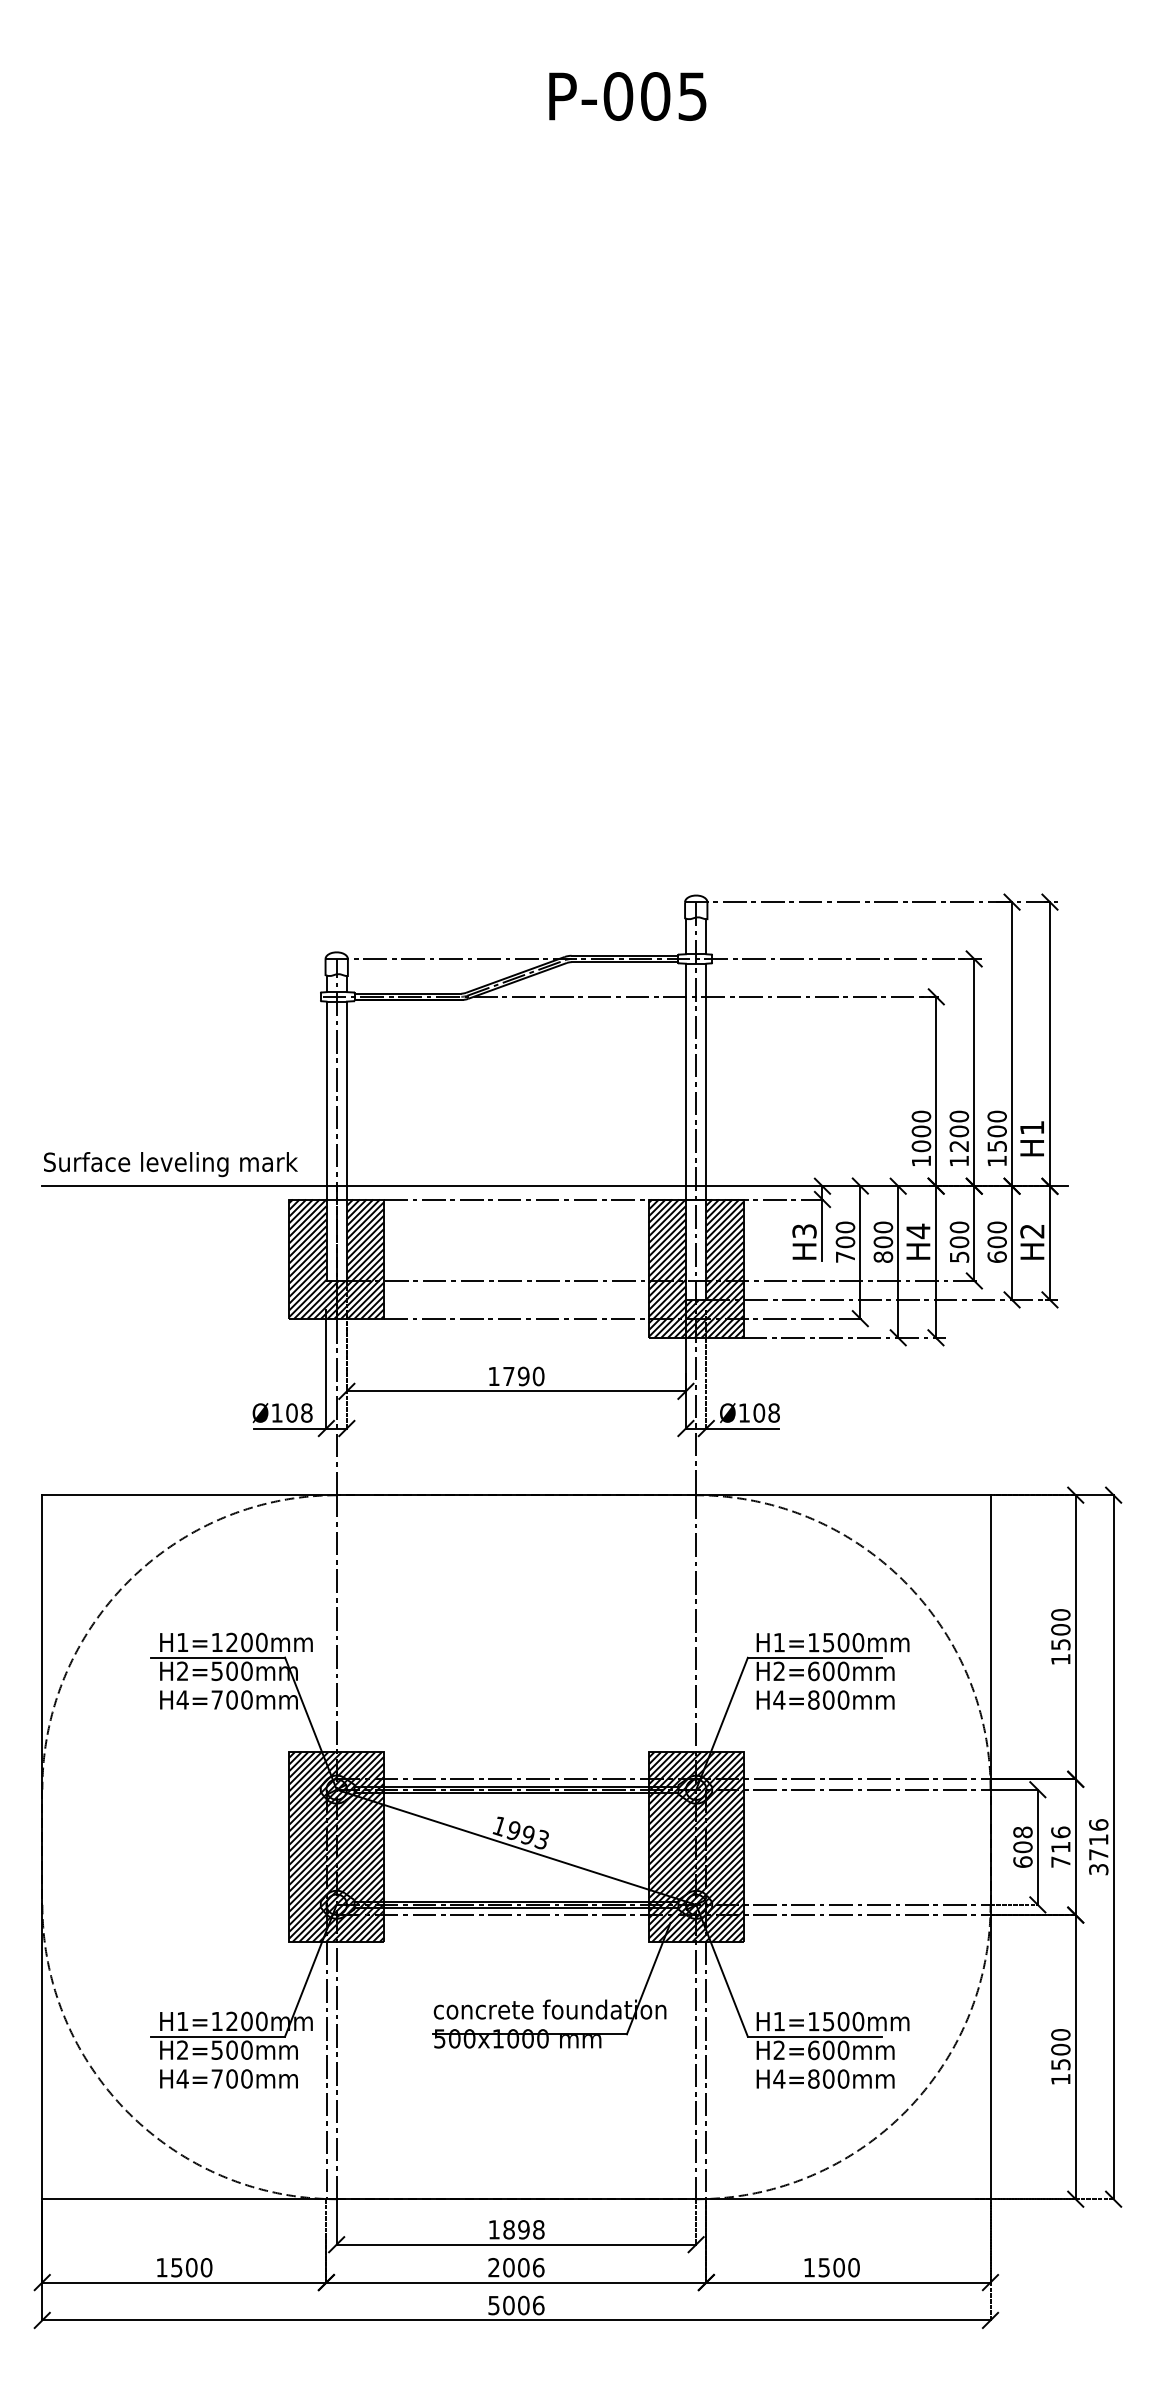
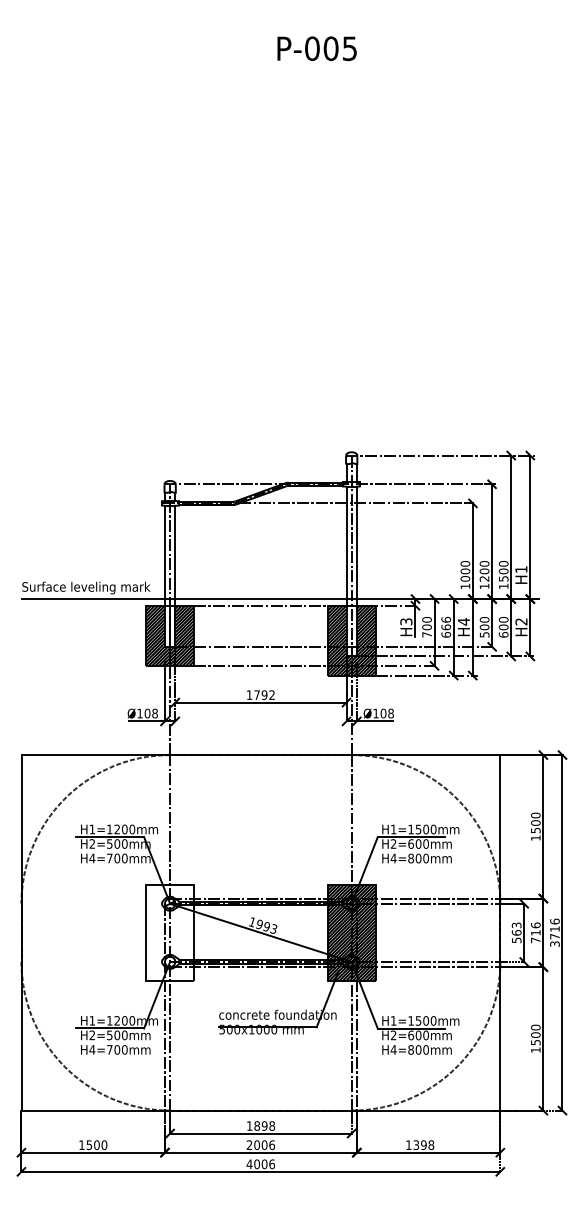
text: (881, 1242) -> (445, 627), 800 -> 666
text: (537, 1375) -> (271, 694), 1790 -> 1792
hatch: (337, 1846) -> (170, 932), removed
text: (1022, 1846) -> (516, 932), 608 -> 563
text: (840, 2266) -> (424, 1144), 1500 -> 1398
text: (493, 2305) -> (249, 1164), 5006 -> 4006

